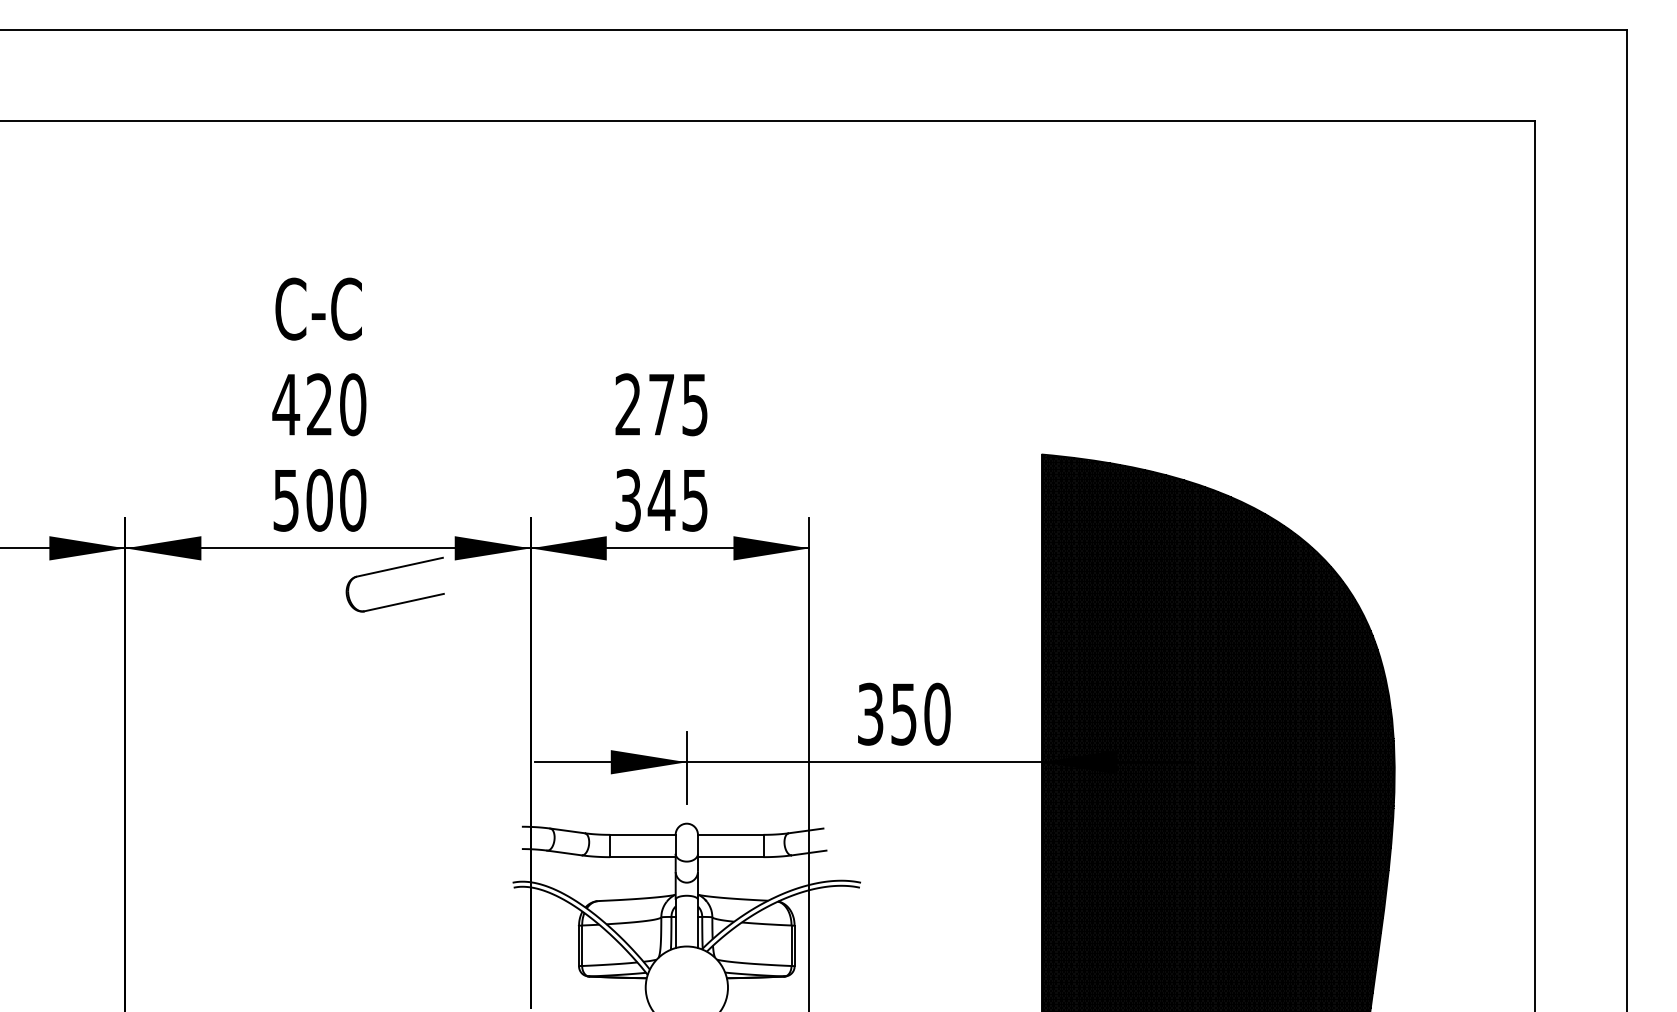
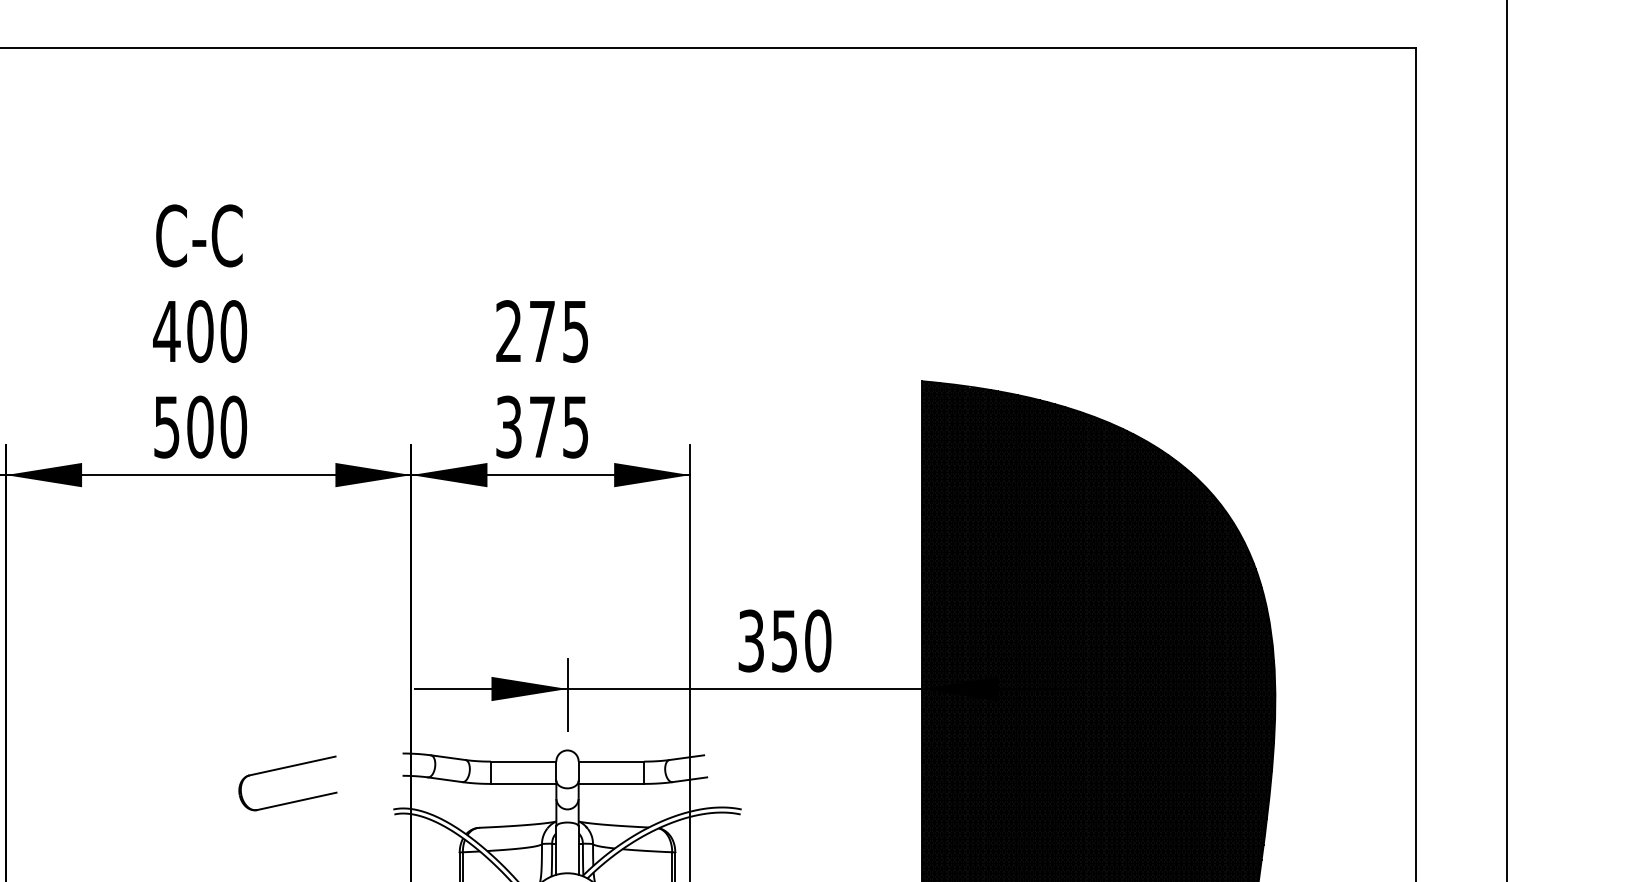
text: (319, 404) -> (200, 331), 420 -> 400
text: (661, 500) -> (542, 427), 345 -> 375
part: (390, 570) -> (283, 769), moved

